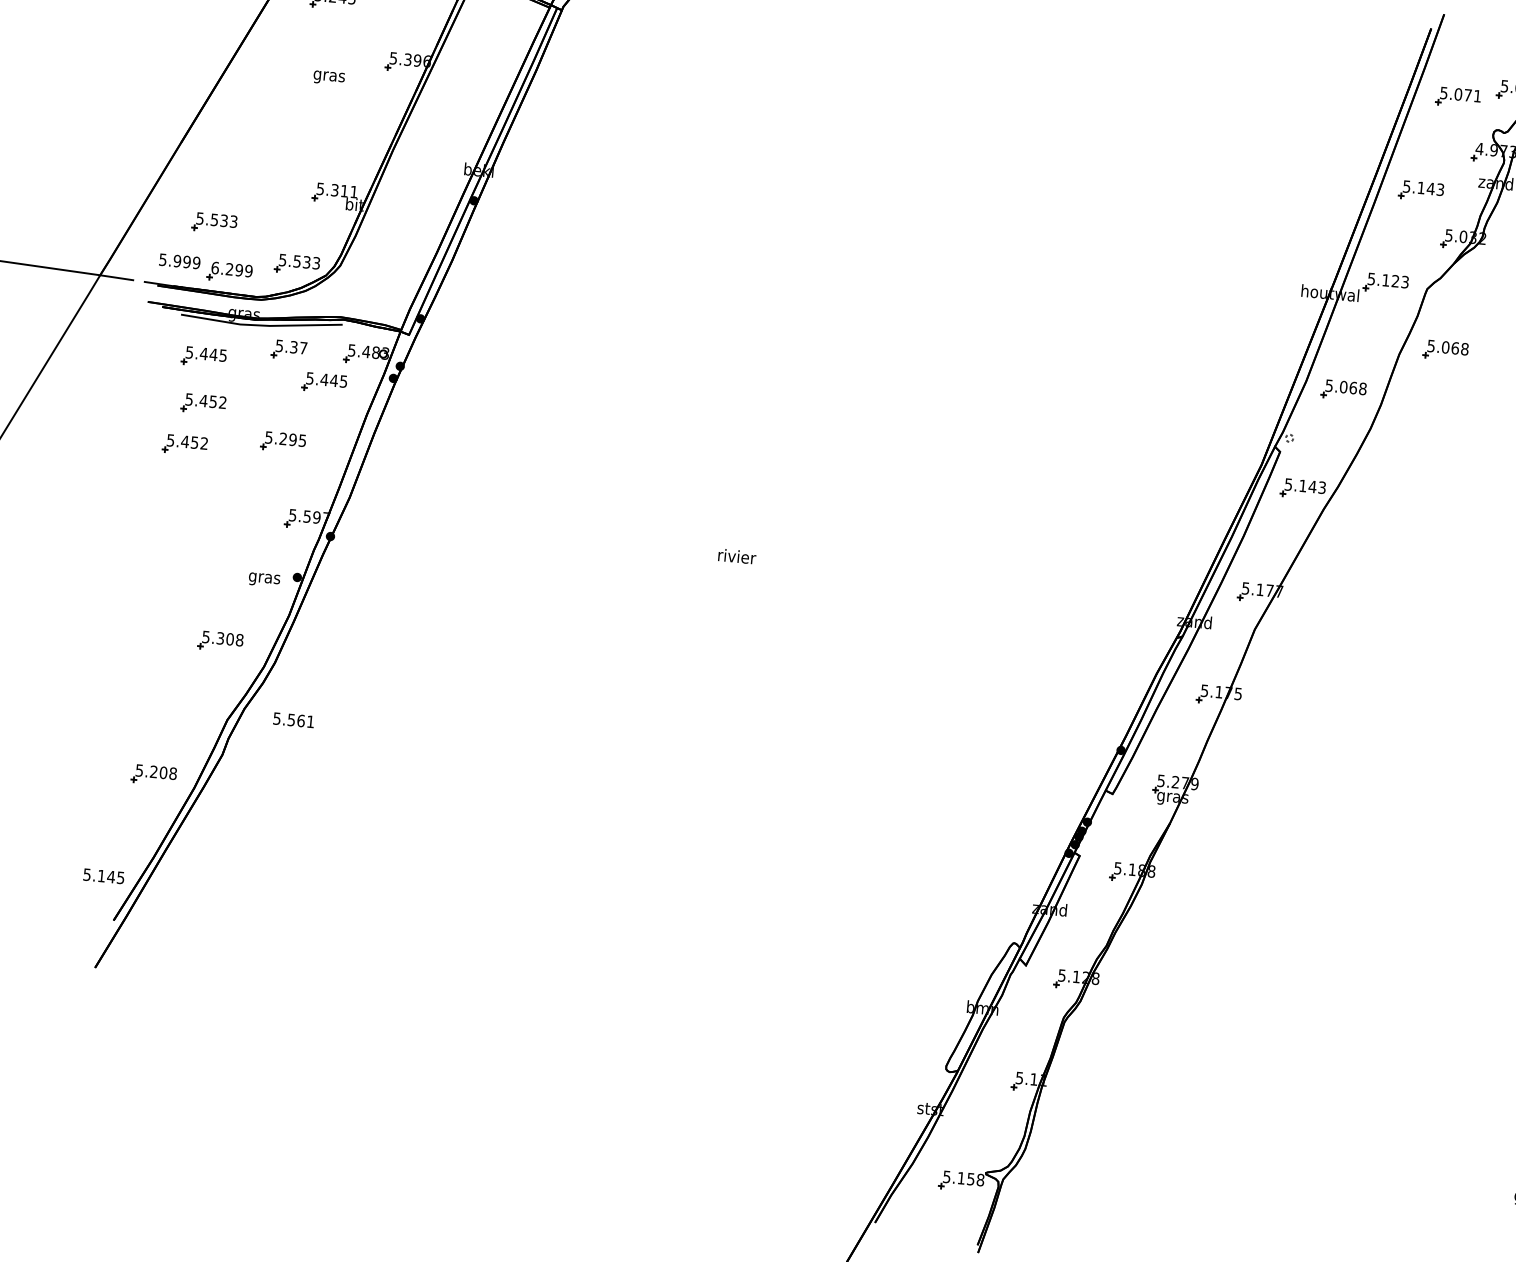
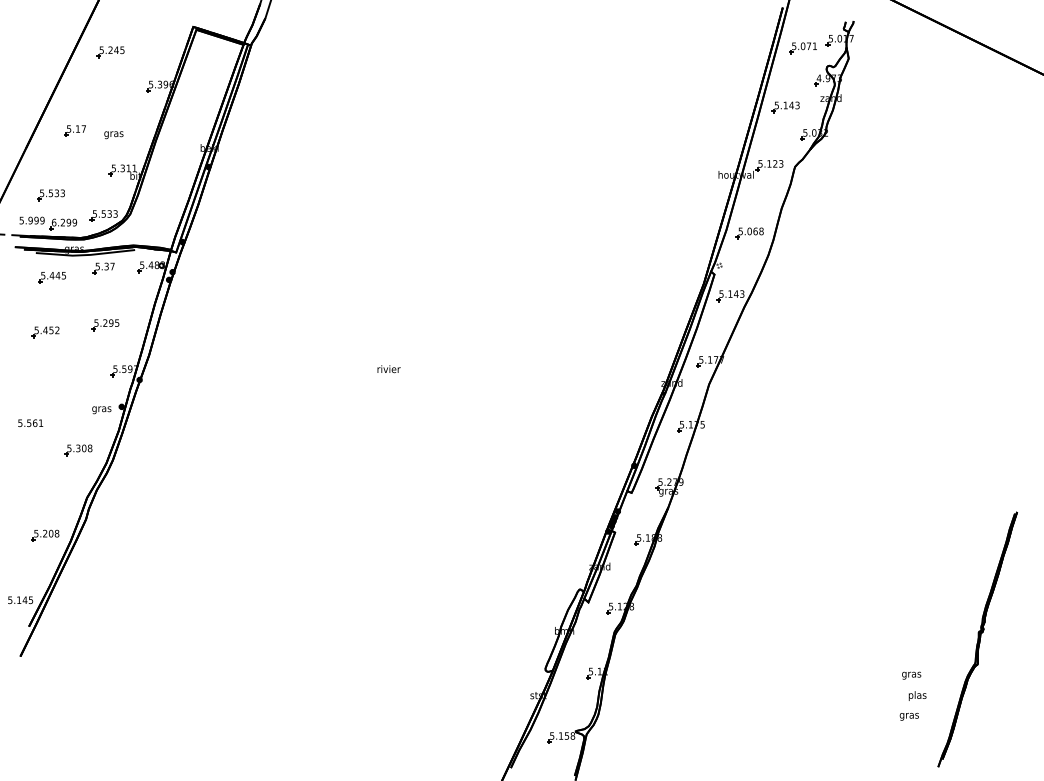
text: (328, 78) -> (113, 135), moved
part: (262, 121) -> (74, 130), added
part: (1445, 350) -> (809, 203), removed
part: (323, 382) -> (126, 286), removed
part: (203, 404) -> (54, 306), removed
text: (293, 720) -> (30, 423), moved

